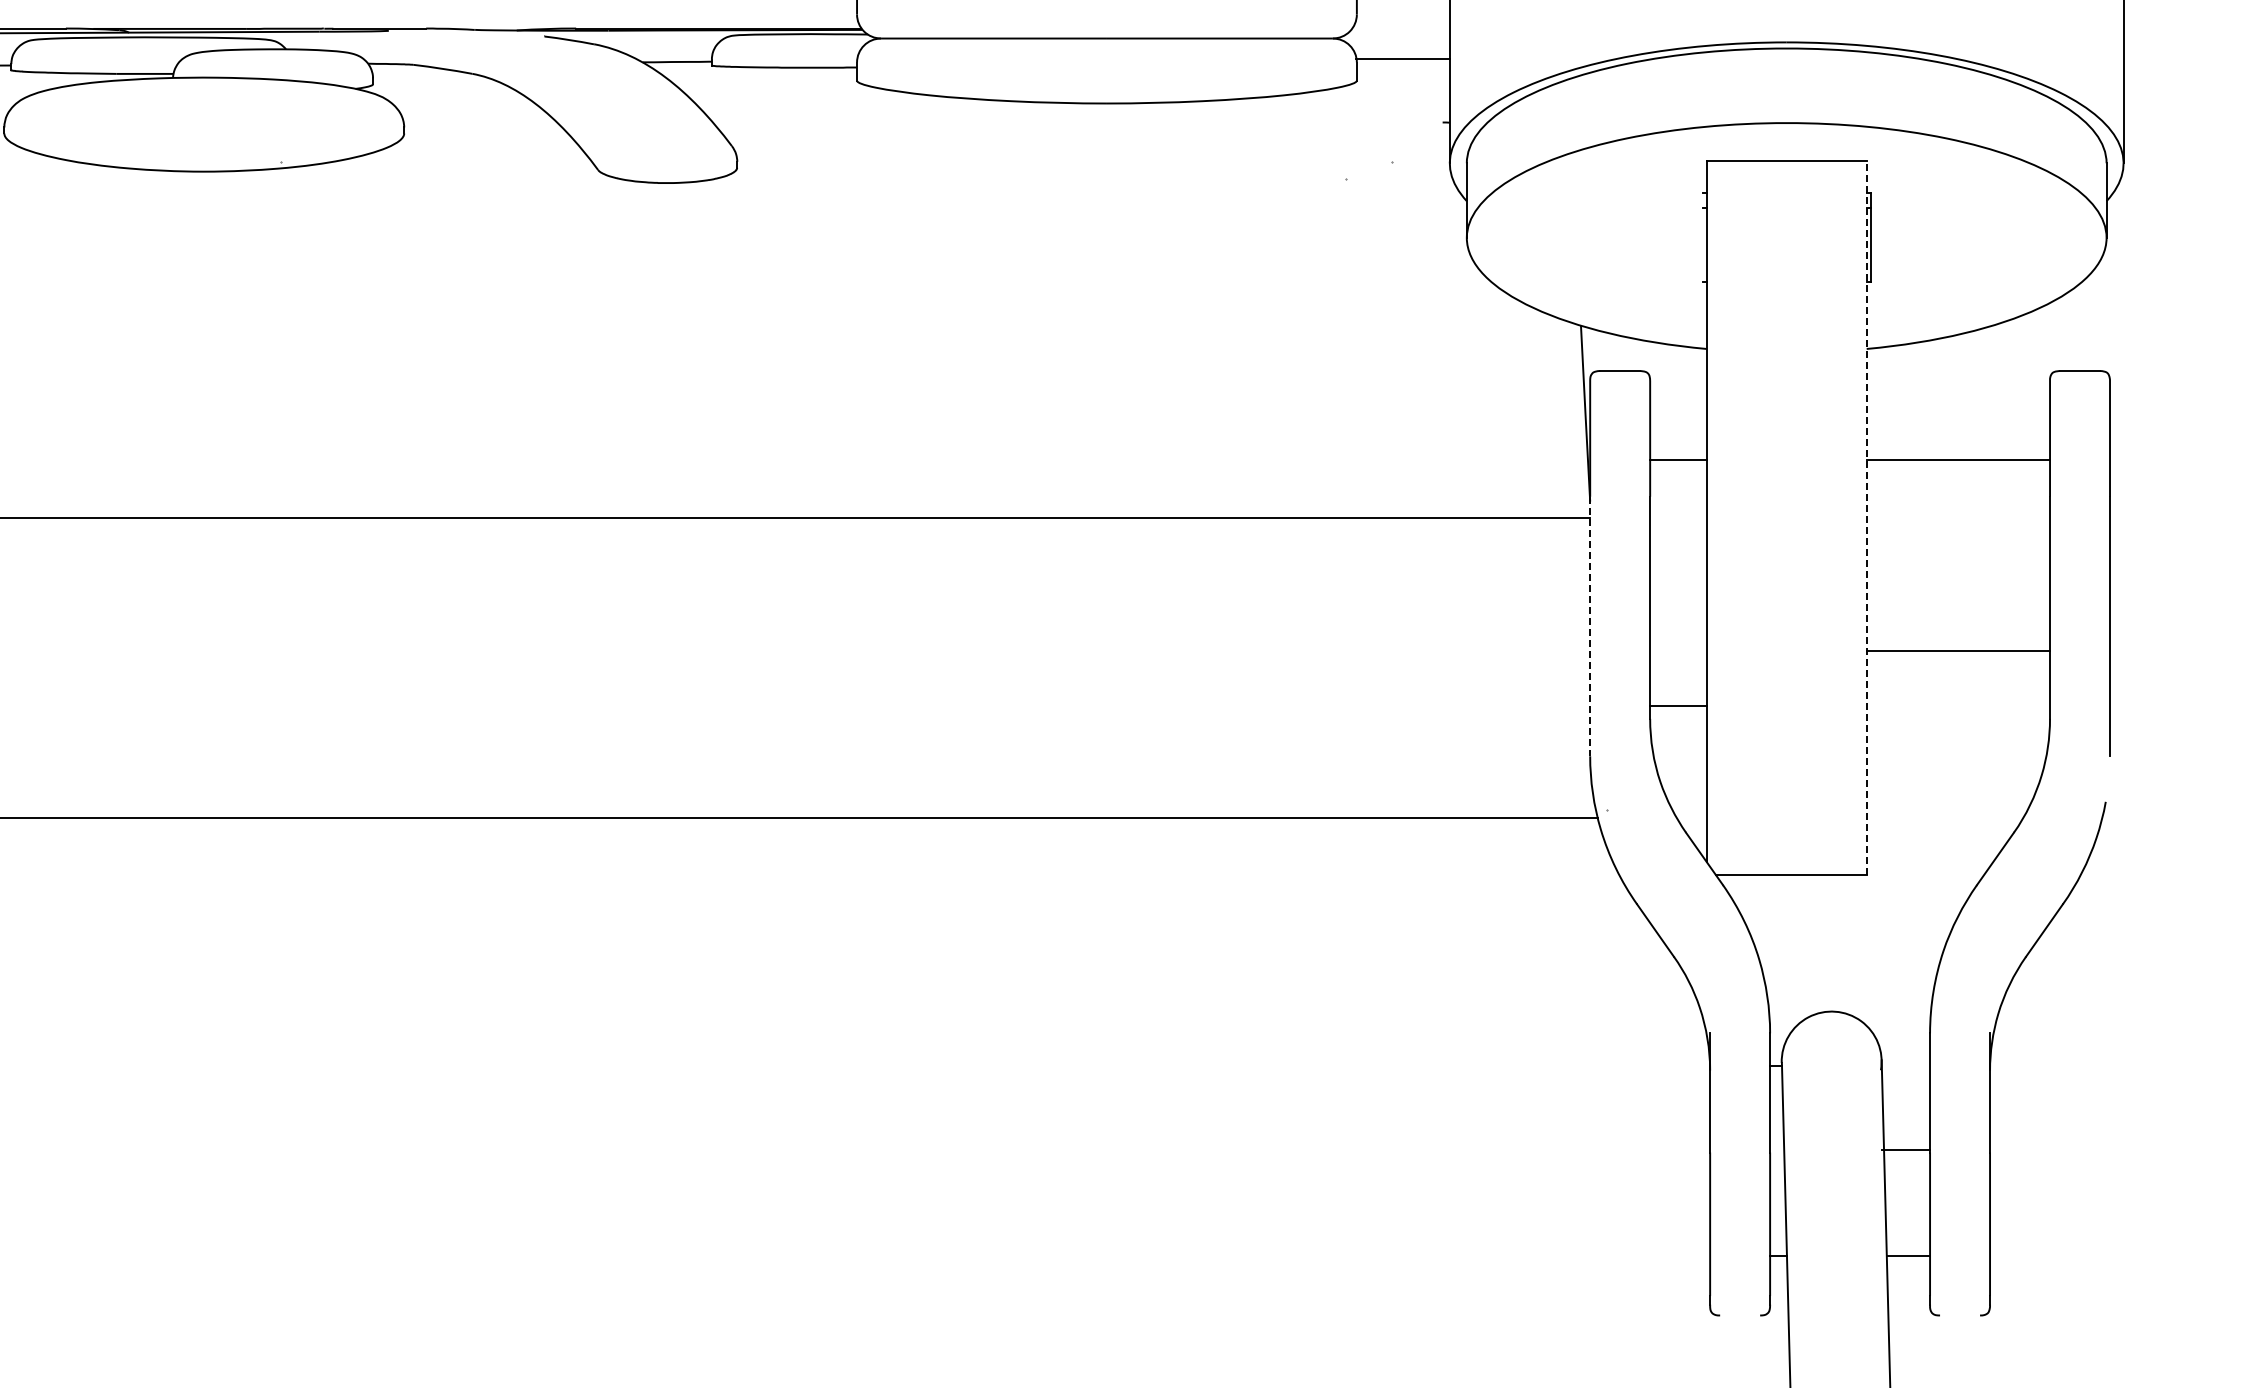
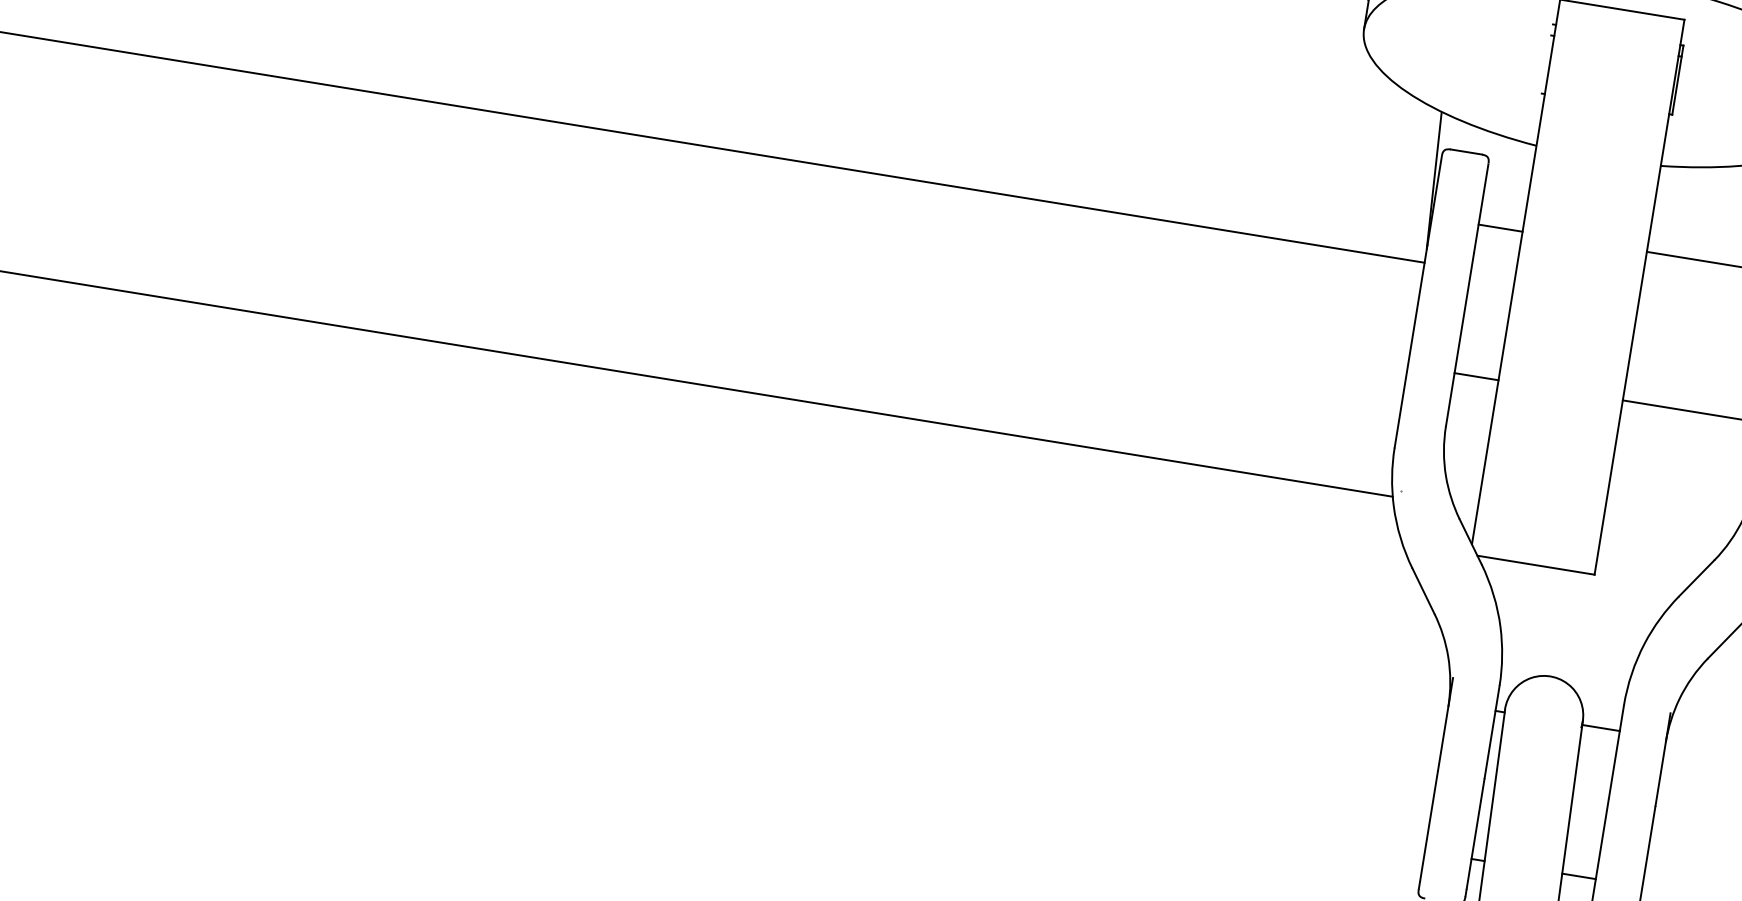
line: (1866, 517) -> (1639, 296), dashed -> solid
line: (1590, 626) -> (1411, 346), dashed -> solid
line: (1678, 705) -> (1476, 376), moved
line: (1905, 1149) -> (1600, 727), moved

